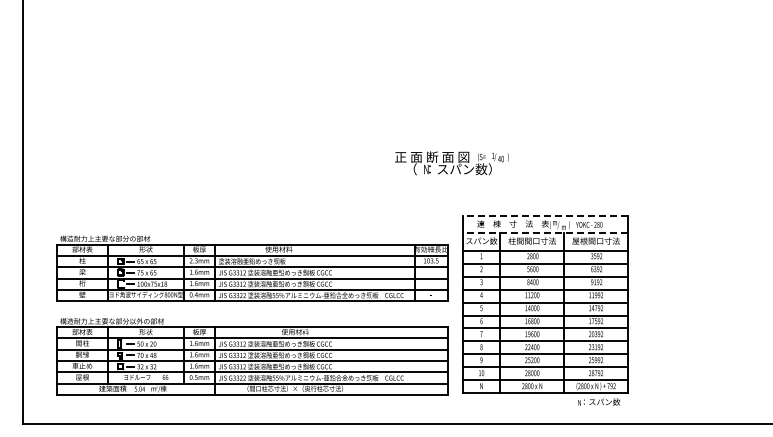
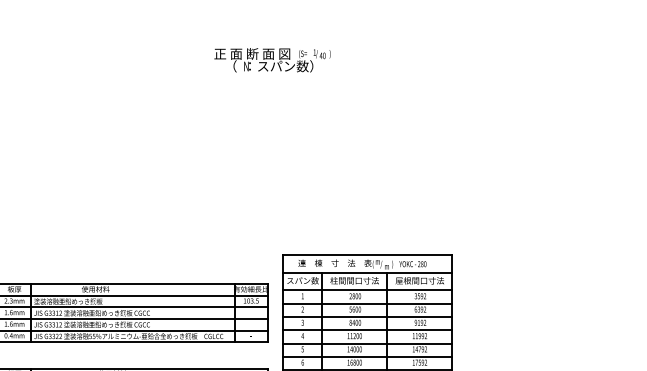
text: (451, 163) -> (272, 60), moved
line: (545, 216) -> (368, 255), dashed -> solid
line: (545, 233) -> (368, 273), dashed -> solid

